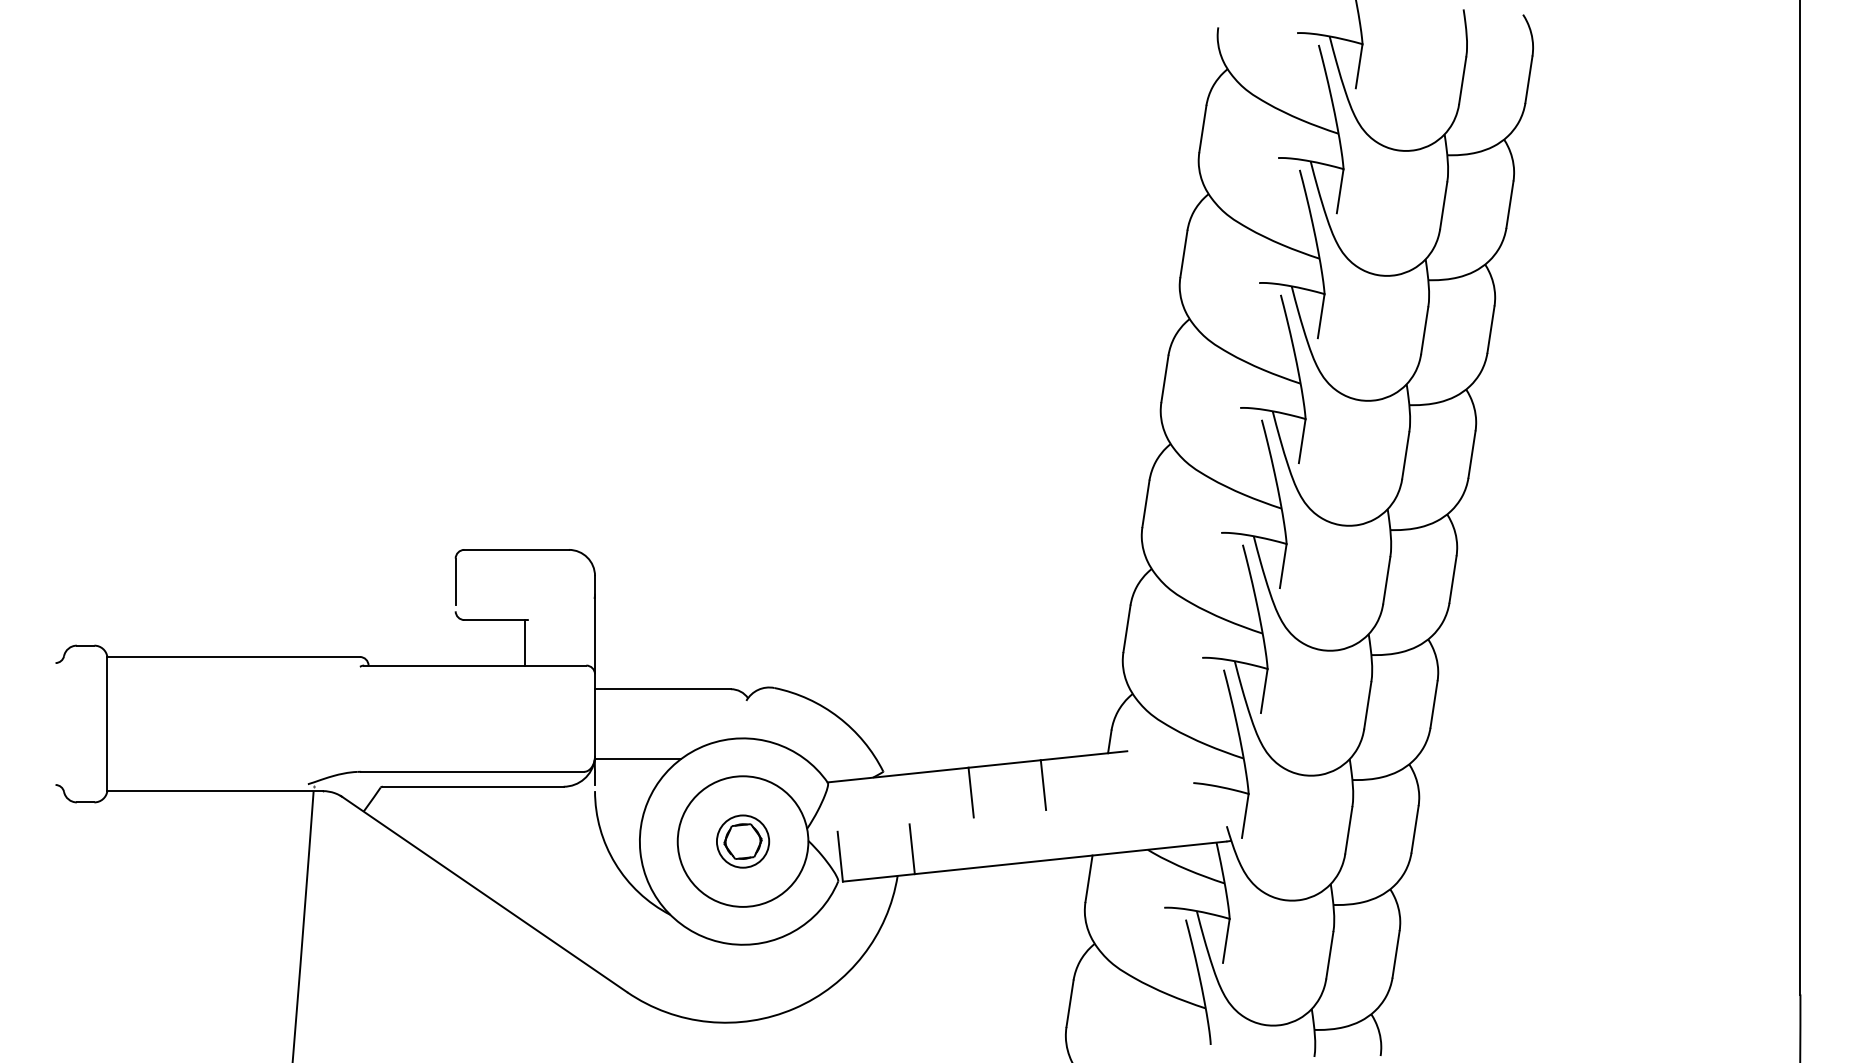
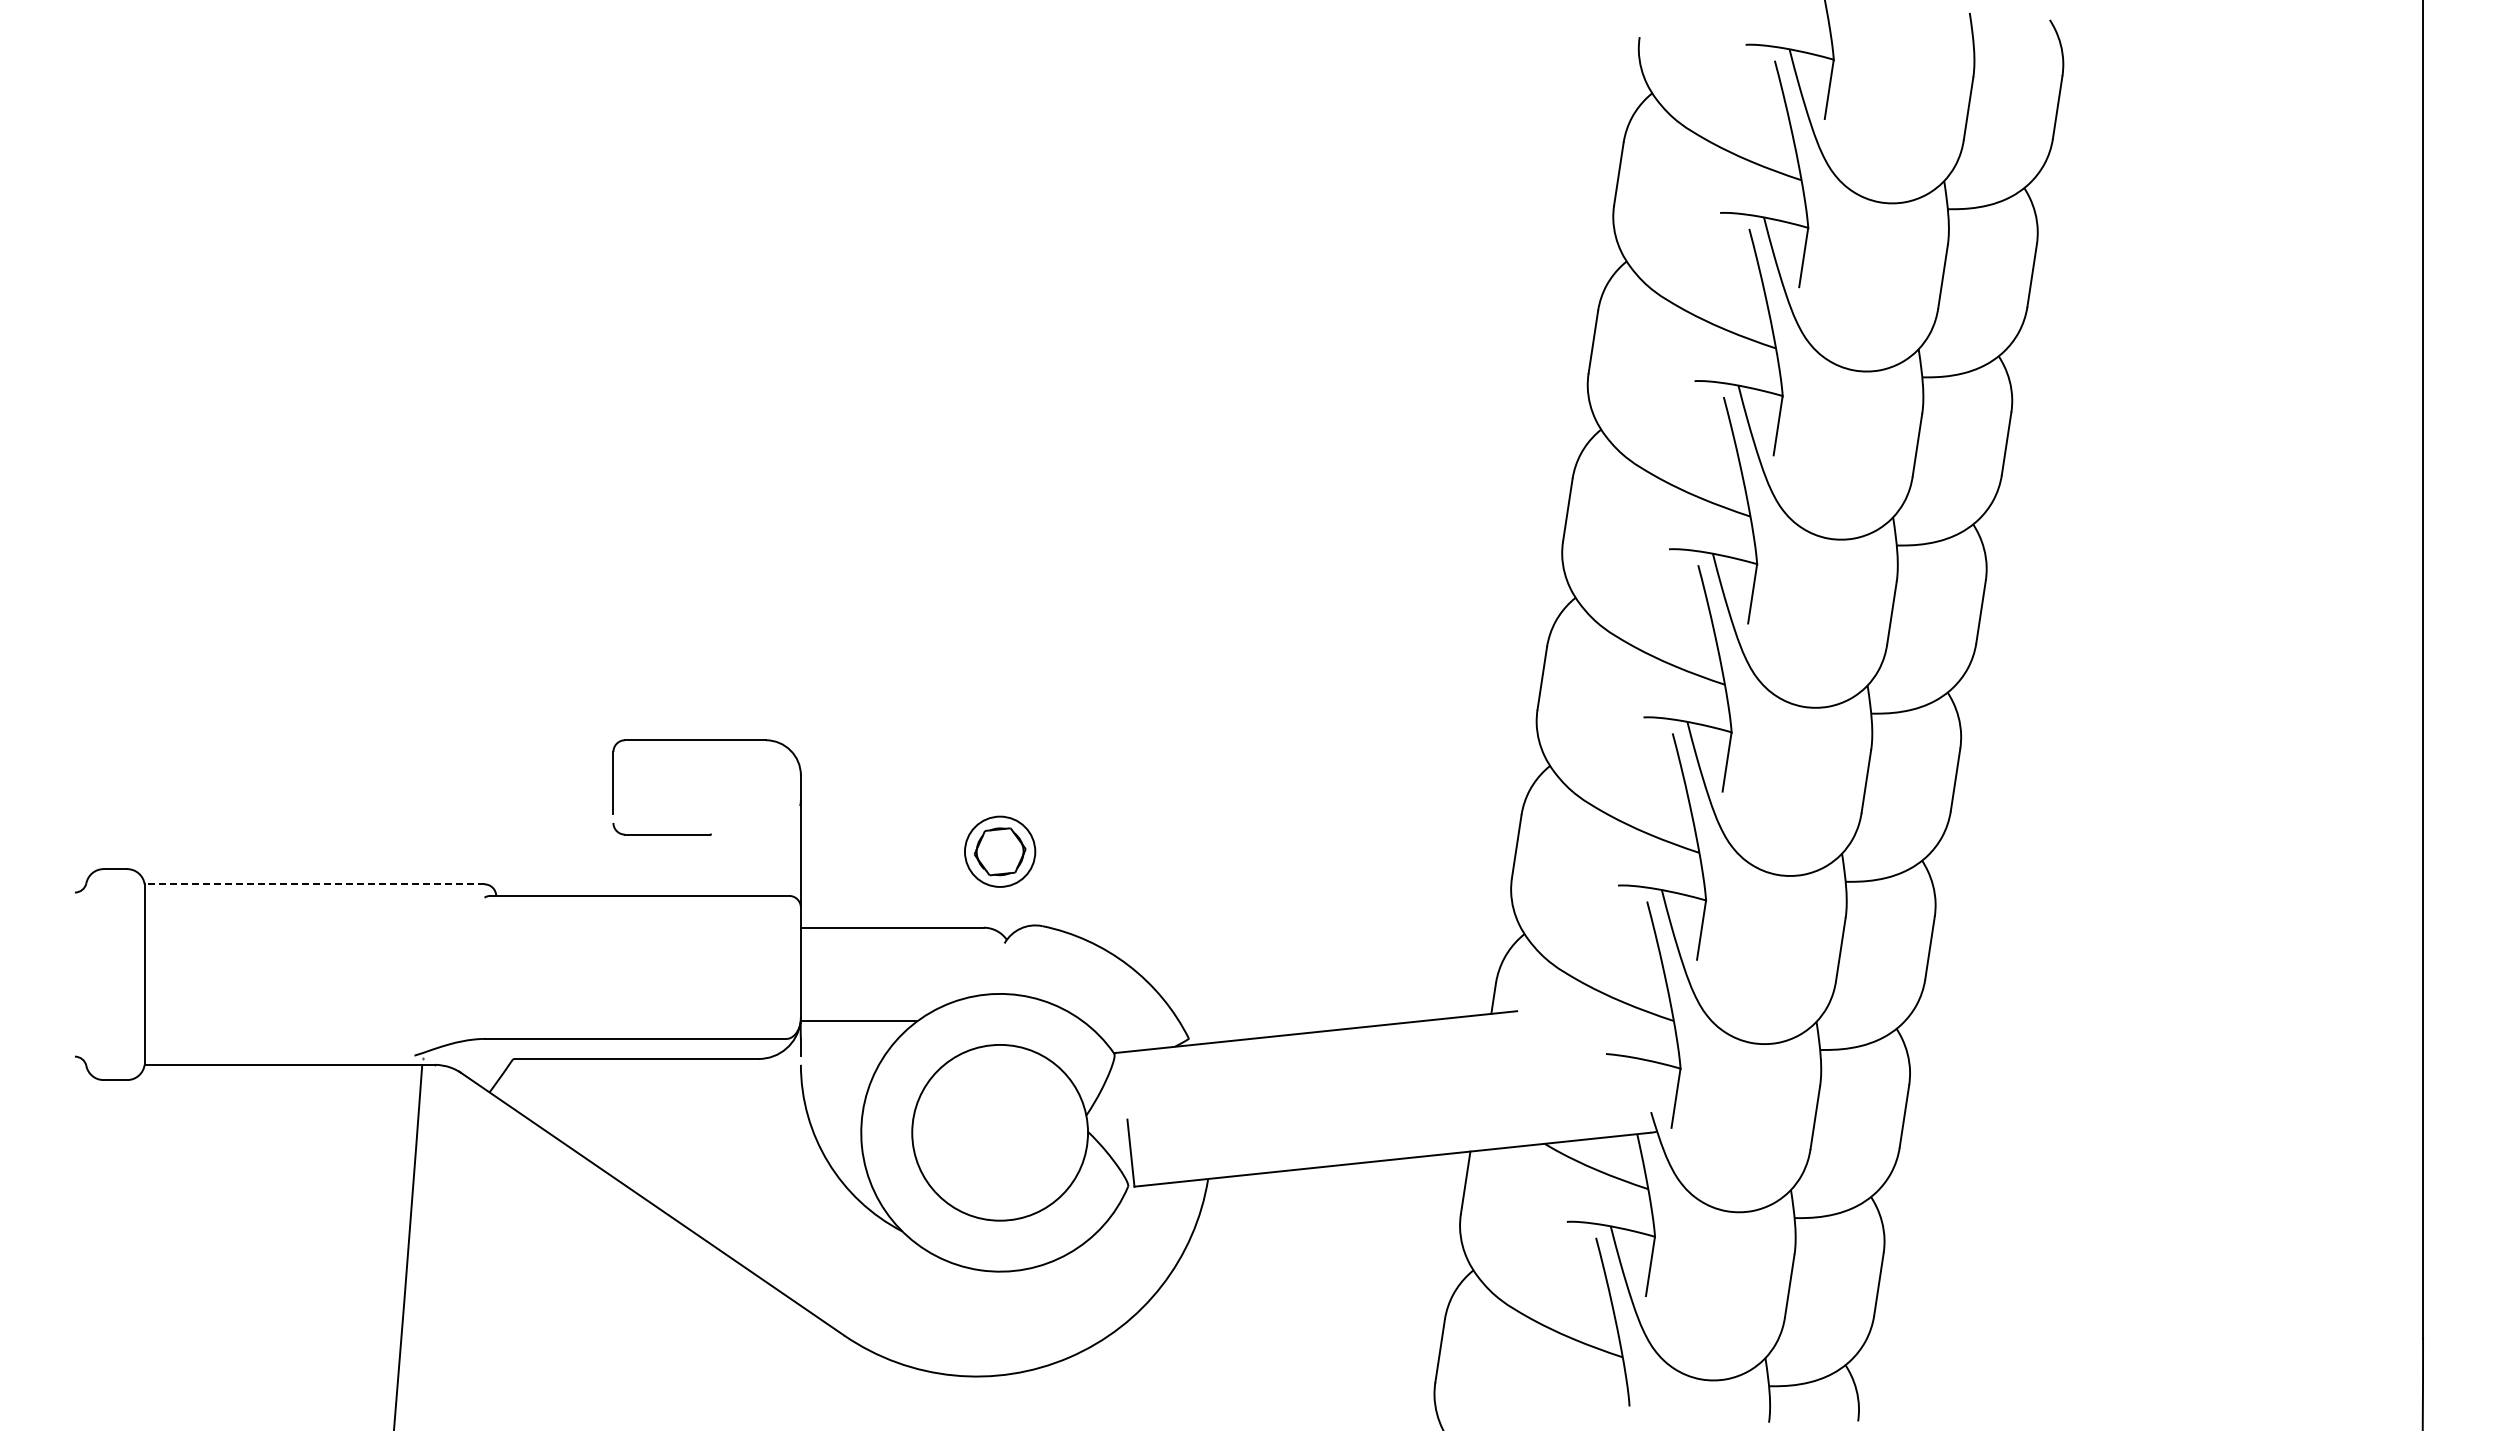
line: (525, 642) -> (707, 864), removed
line: (233, 657) -> (314, 884), solid -> dashed
line: (1042, 784) -> (1403, 1056), removed
line: (970, 792) -> (1306, 1066), removed
part: (743, 841) -> (1000, 851), moved
line: (912, 848) -> (1227, 1142), removed

